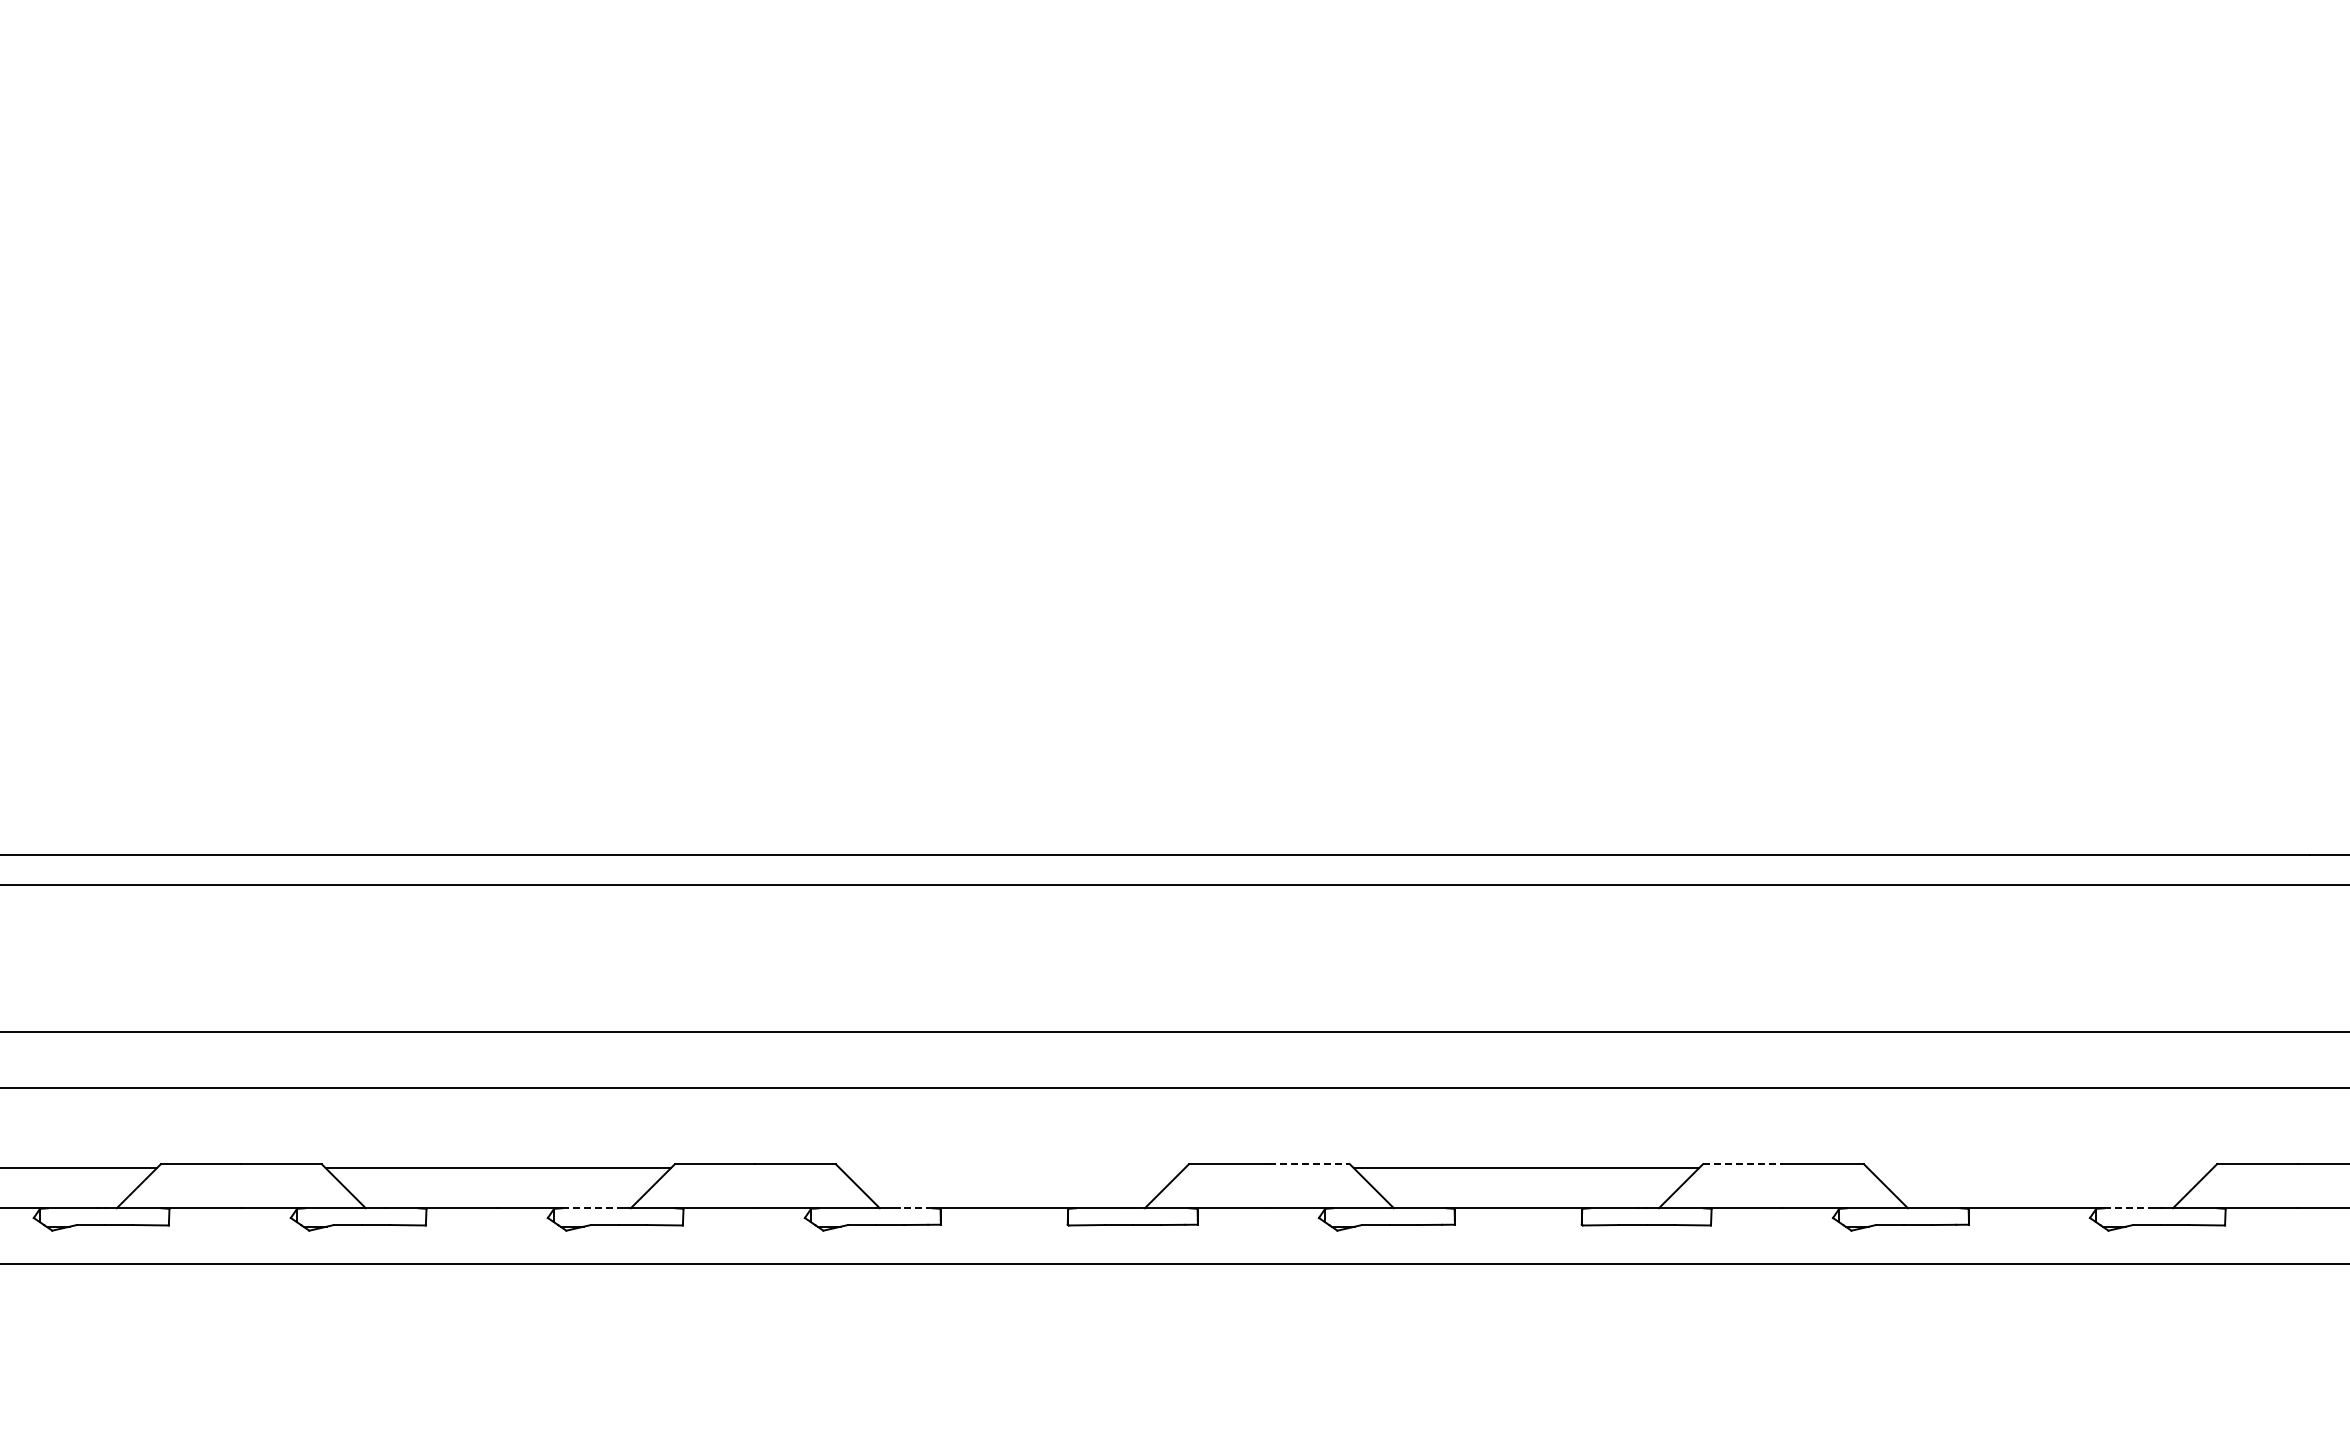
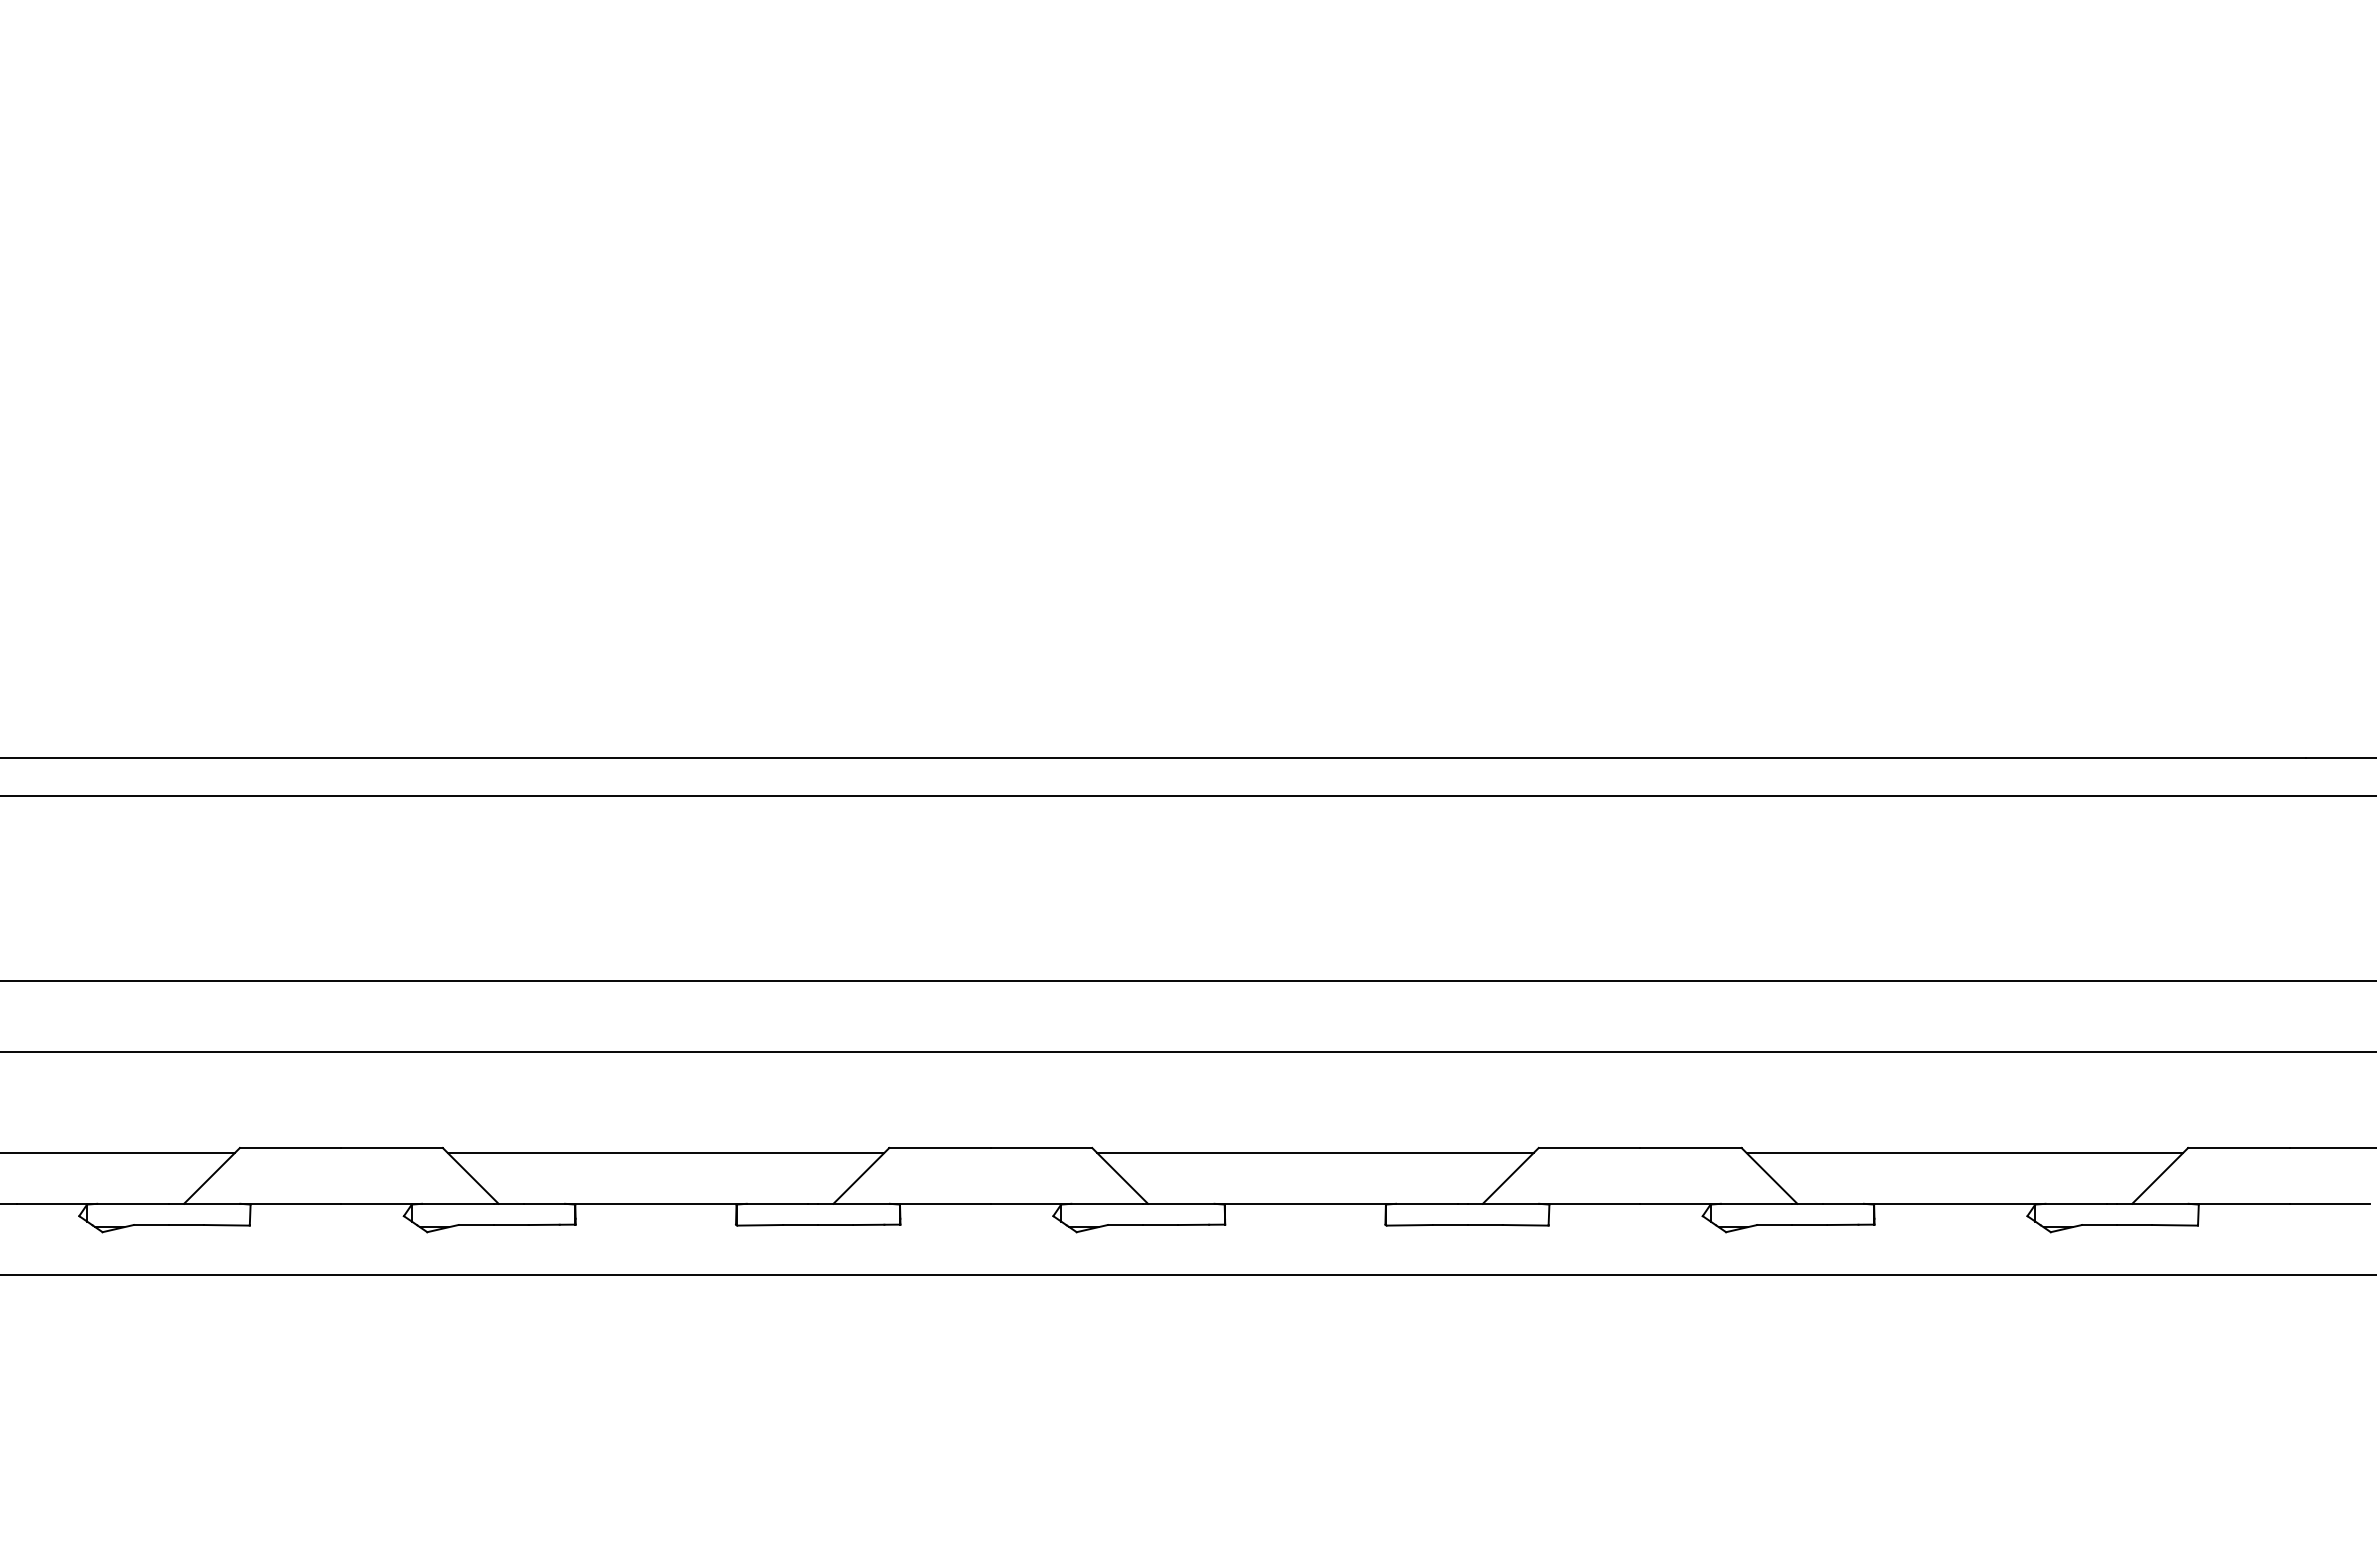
line: (1310, 1164) -> (1042, 1148), dashed -> solid
line: (1743, 1164) -> (1589, 1148), dashed -> solid
line: (1012, 1168) -> (666, 1153), added
line: (2040, 1168) -> (1964, 1153), added
line: (590, 1208) -> (133, 1204), dashed -> solid
line: (915, 1208) -> (543, 1204), dashed -> solid
line: (2129, 1208) -> (2077, 1204), dashed -> solid

